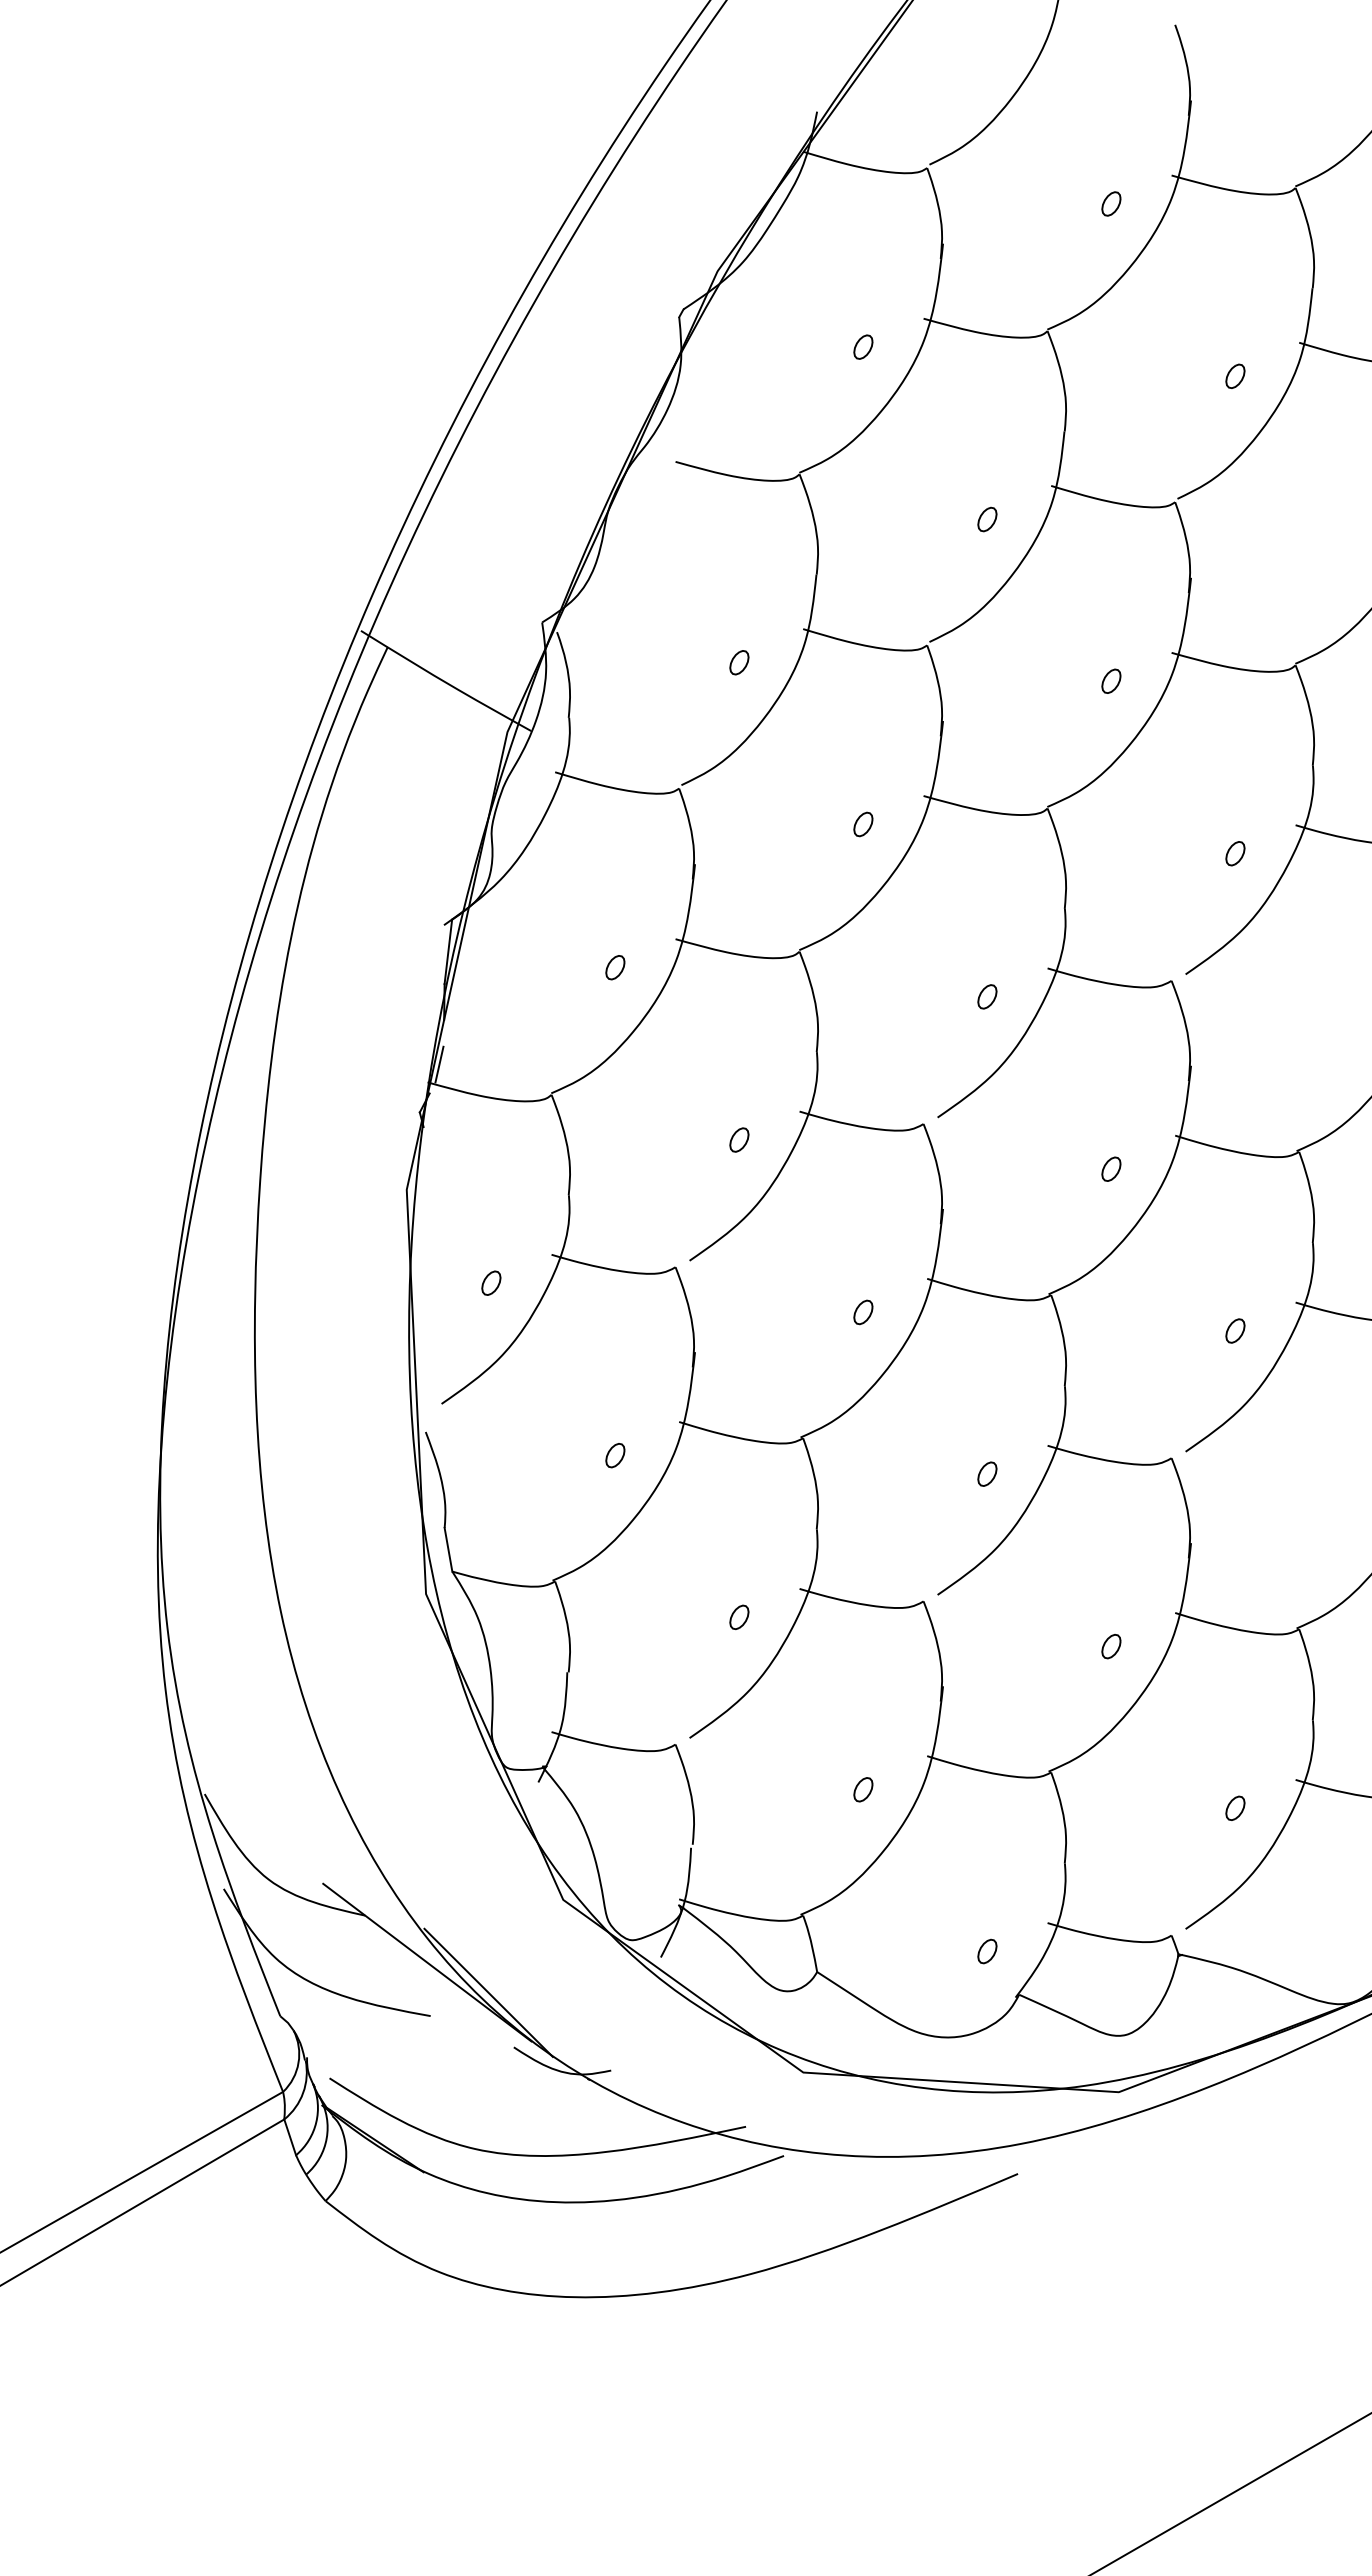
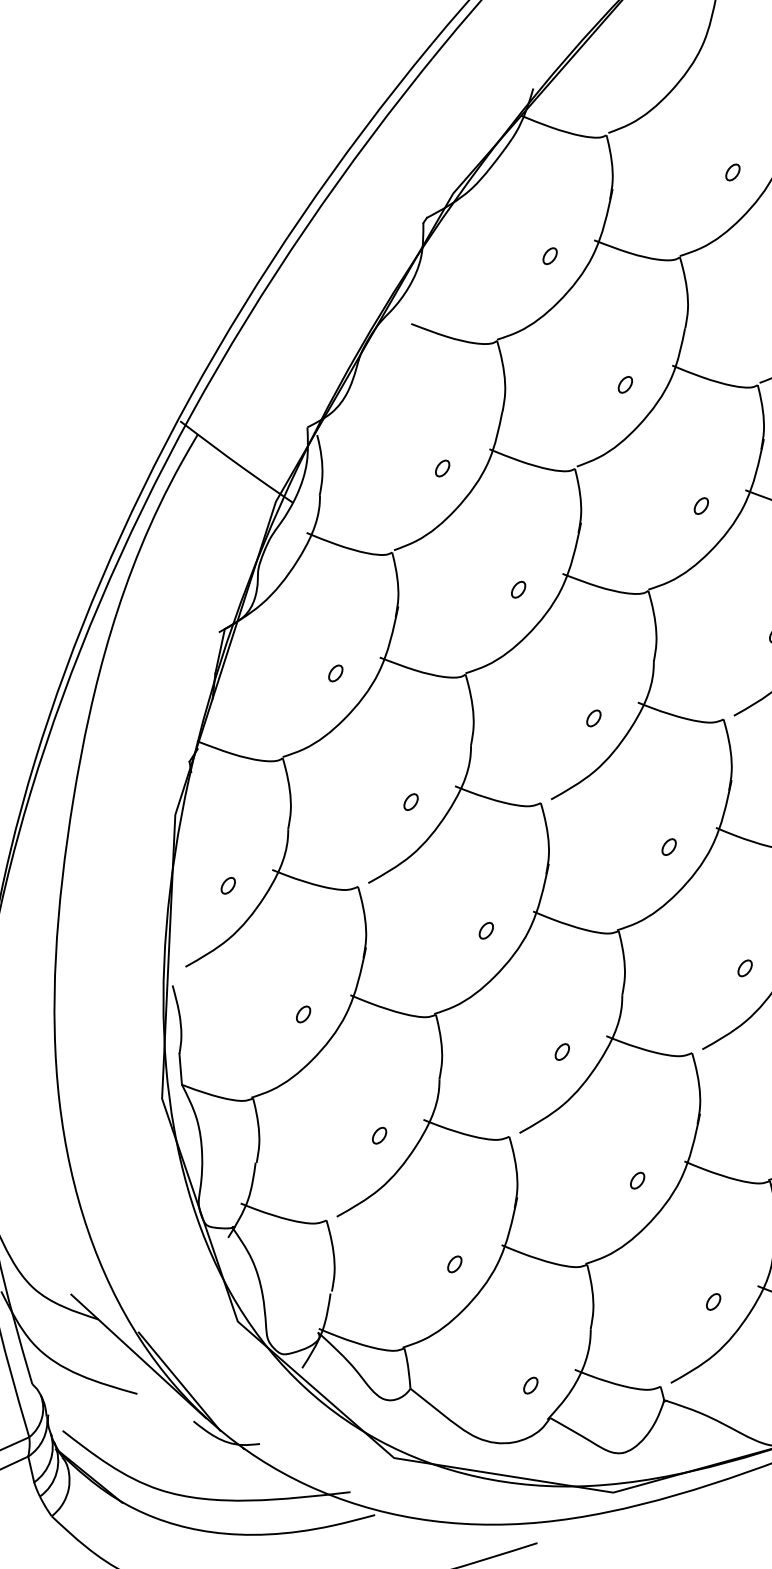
line: (439, 1064) -> (206, 729), removed

